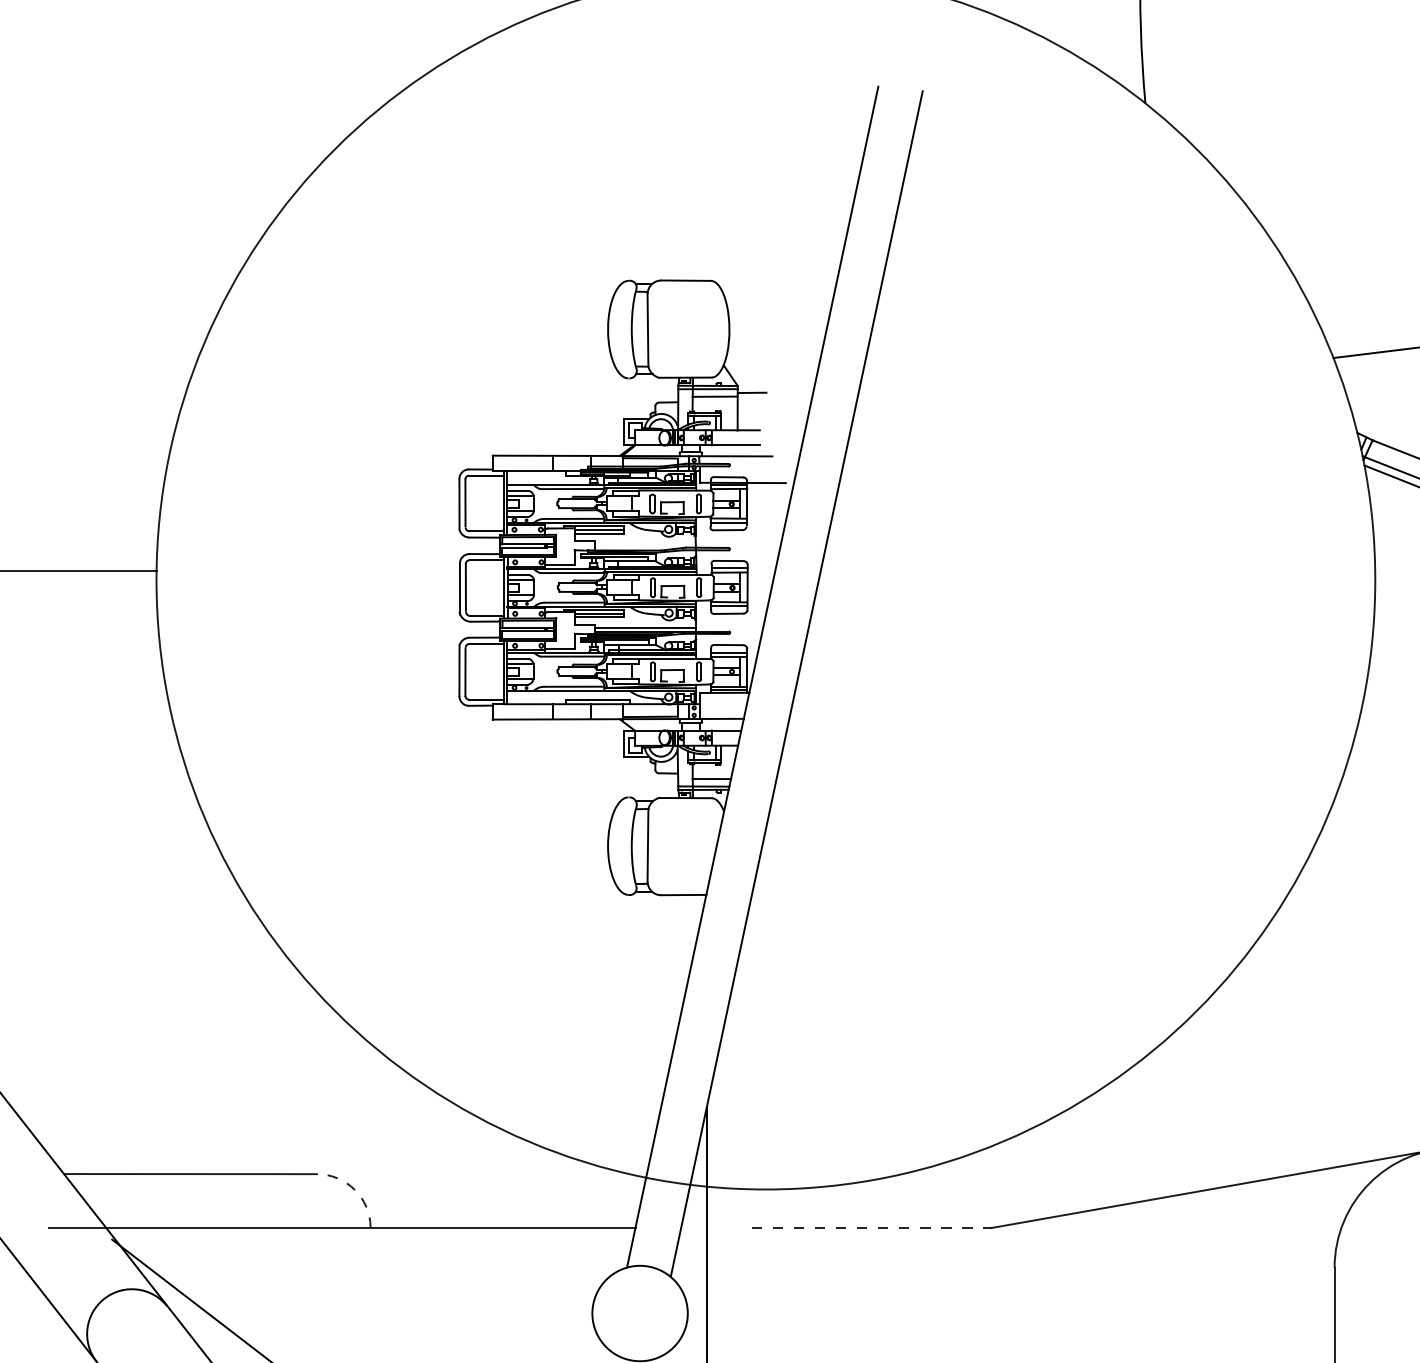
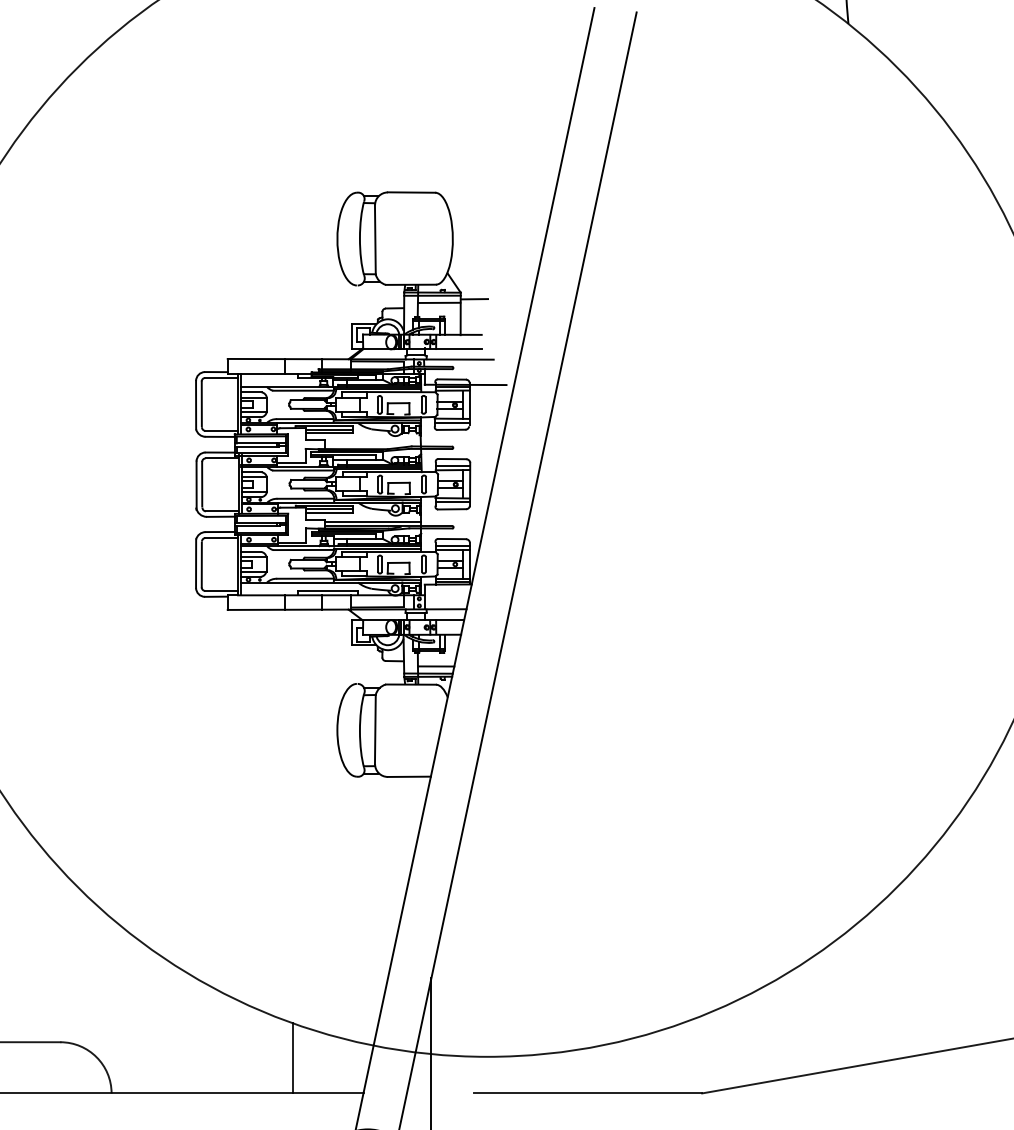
arc: (354, 1189) -> (96, 1056), dashed -> solid
line: (561, 1190) -> (293, 1057), added
line: (871, 1227) -> (587, 1092), dashed -> solid

